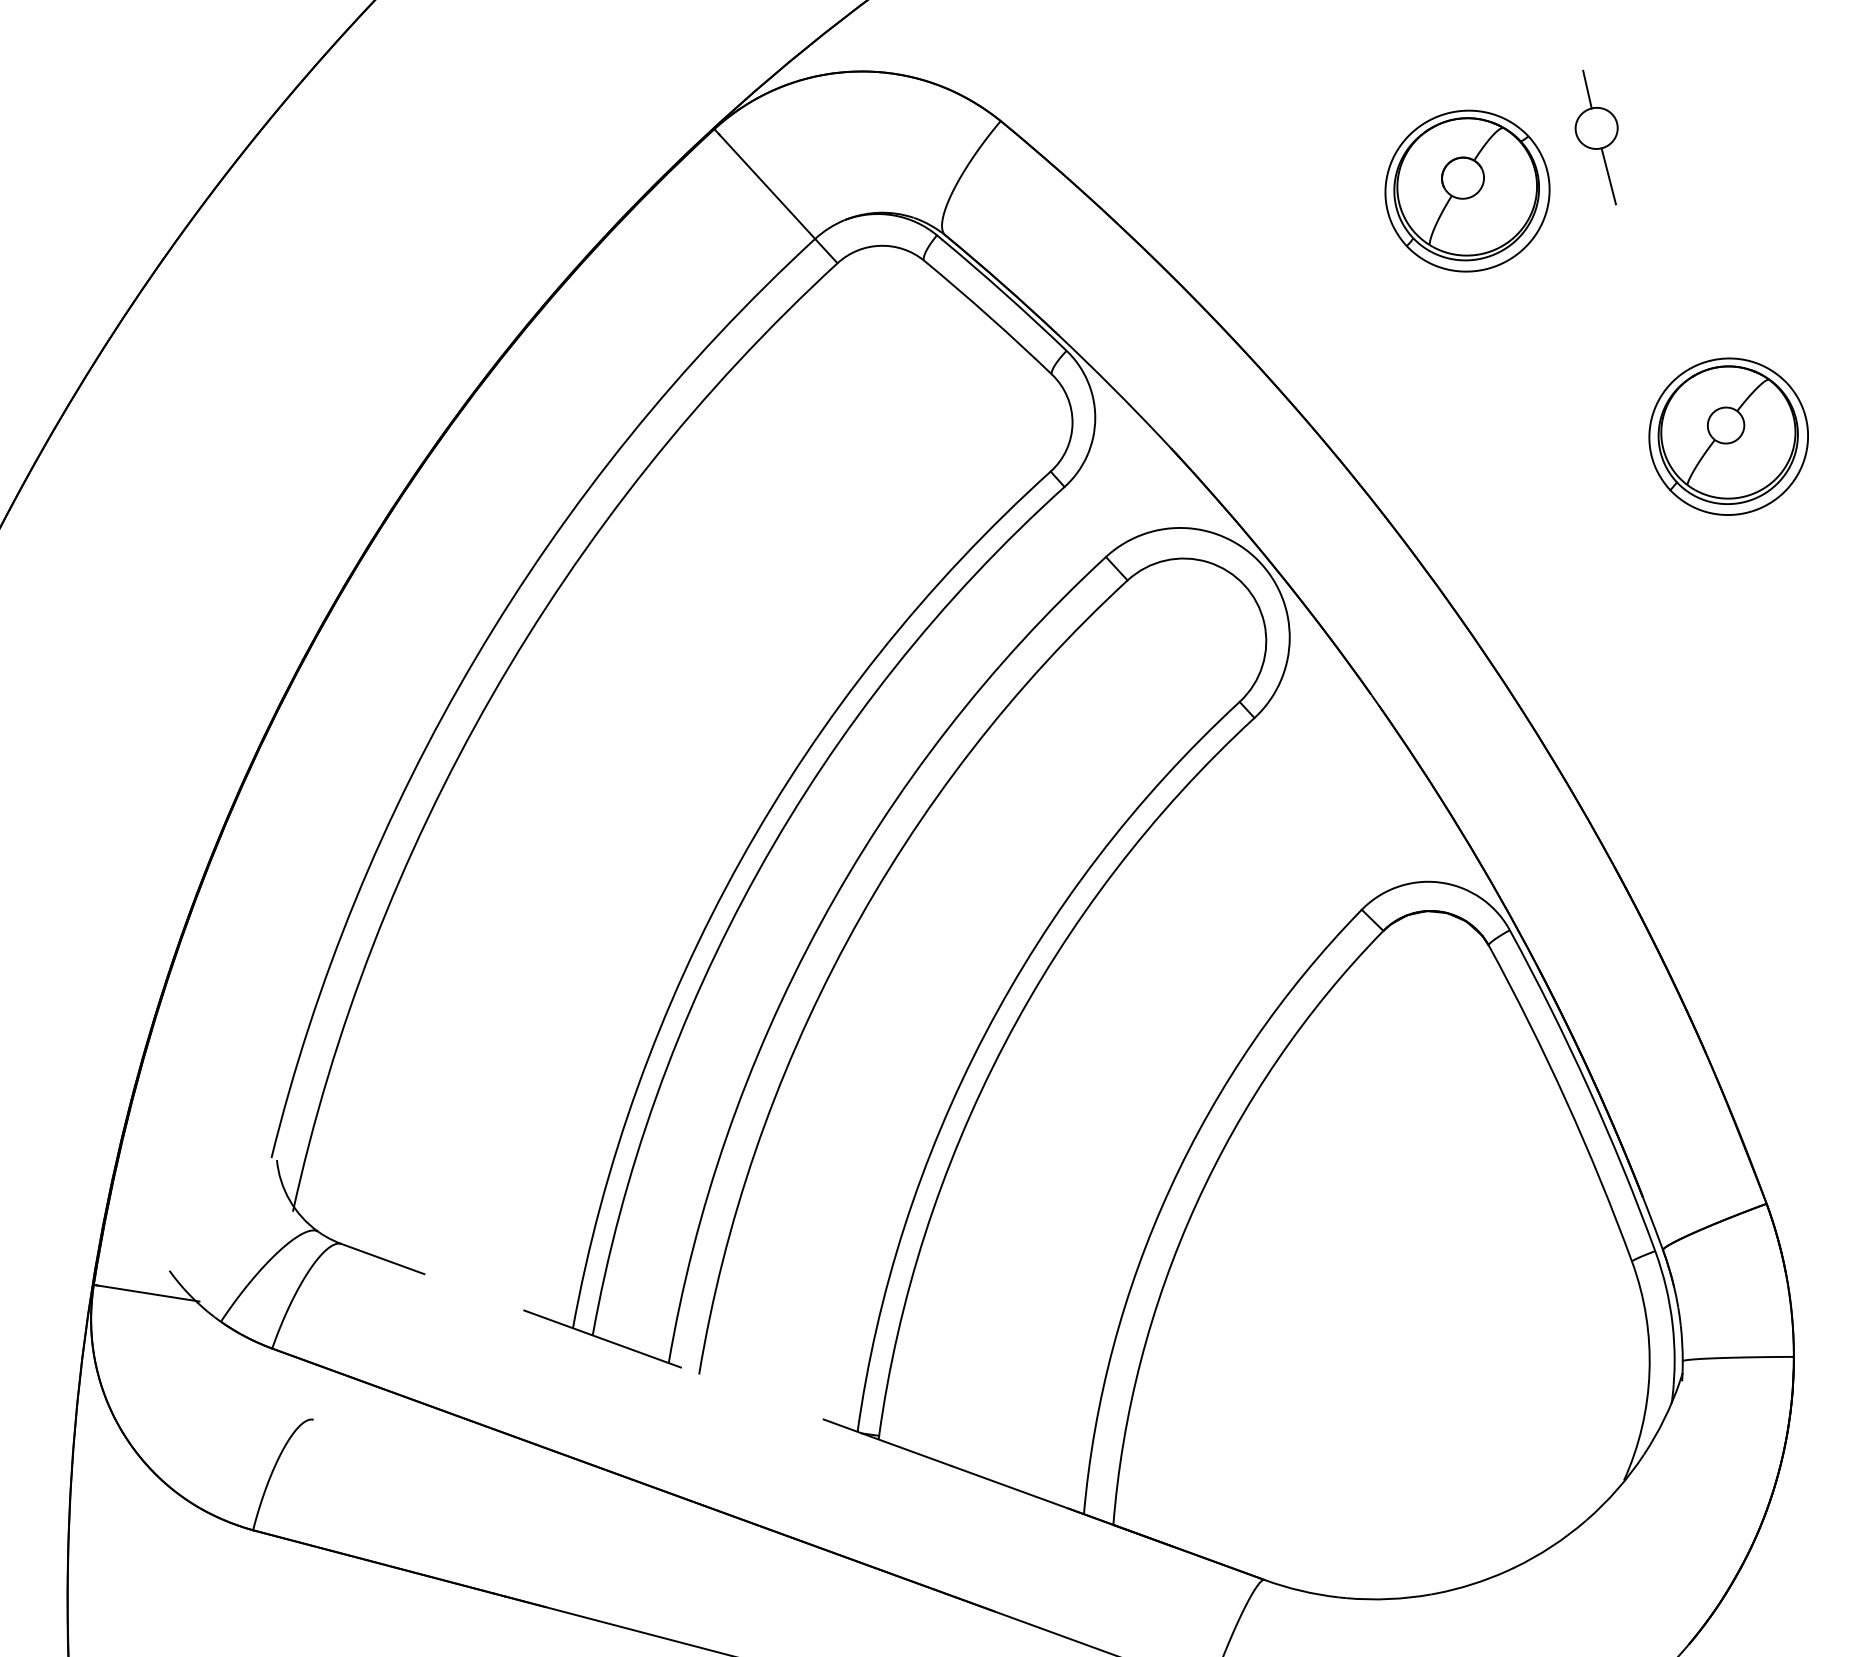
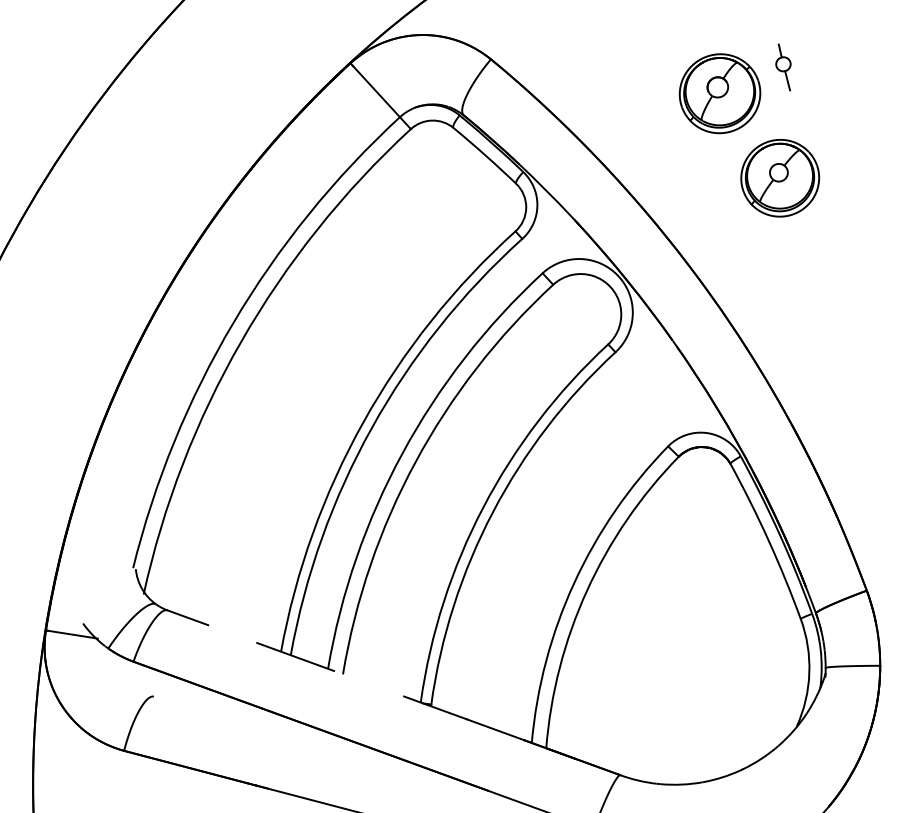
part: (1596, 137) -> (783, 67), size x0.7
part: (1729, 437) -> (780, 178), moved

